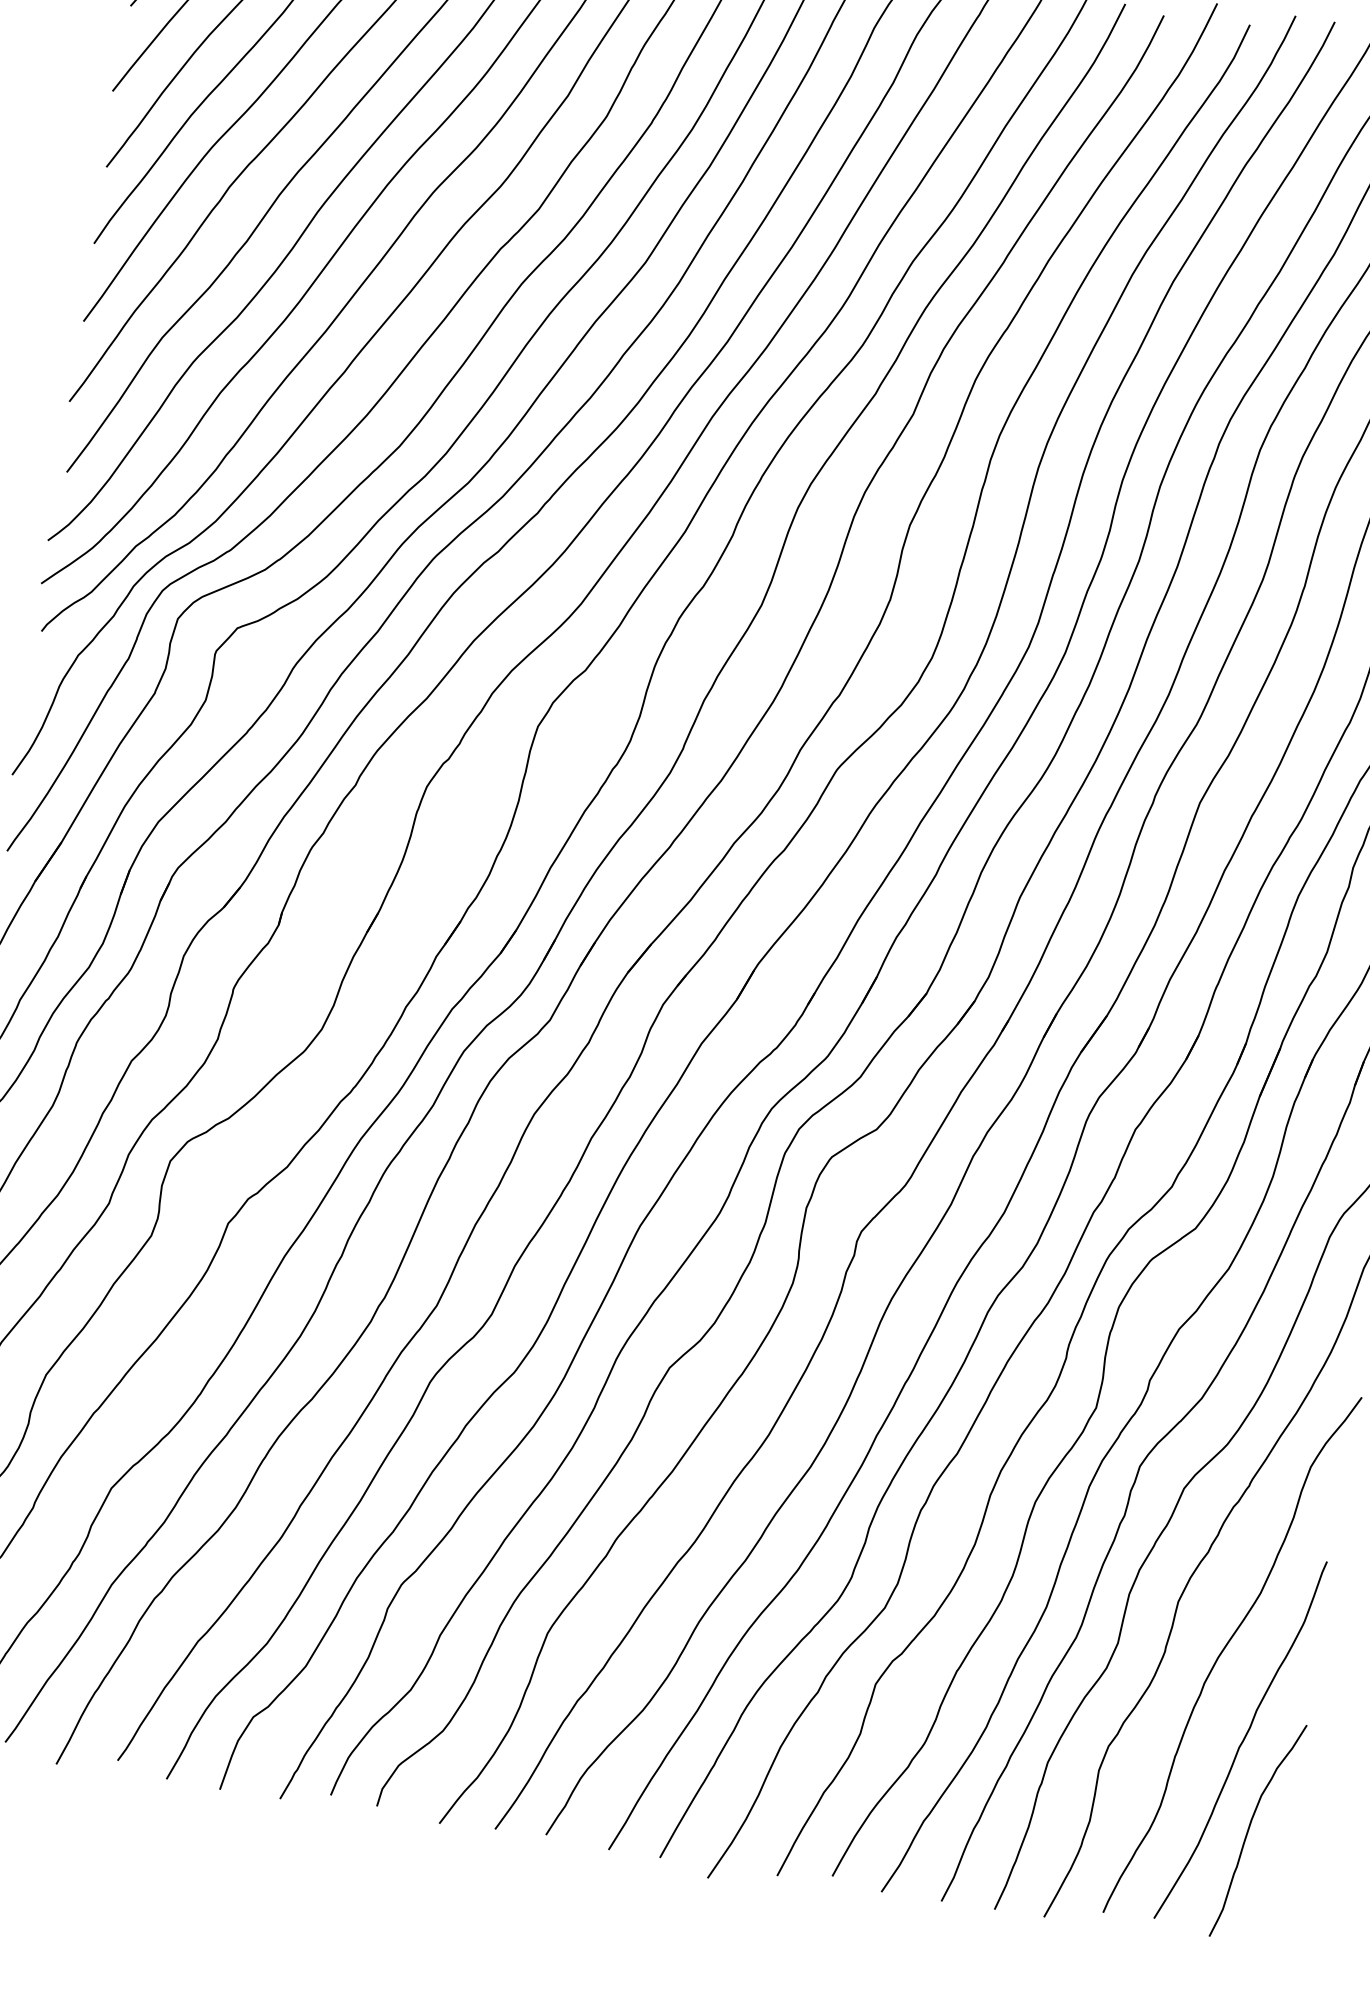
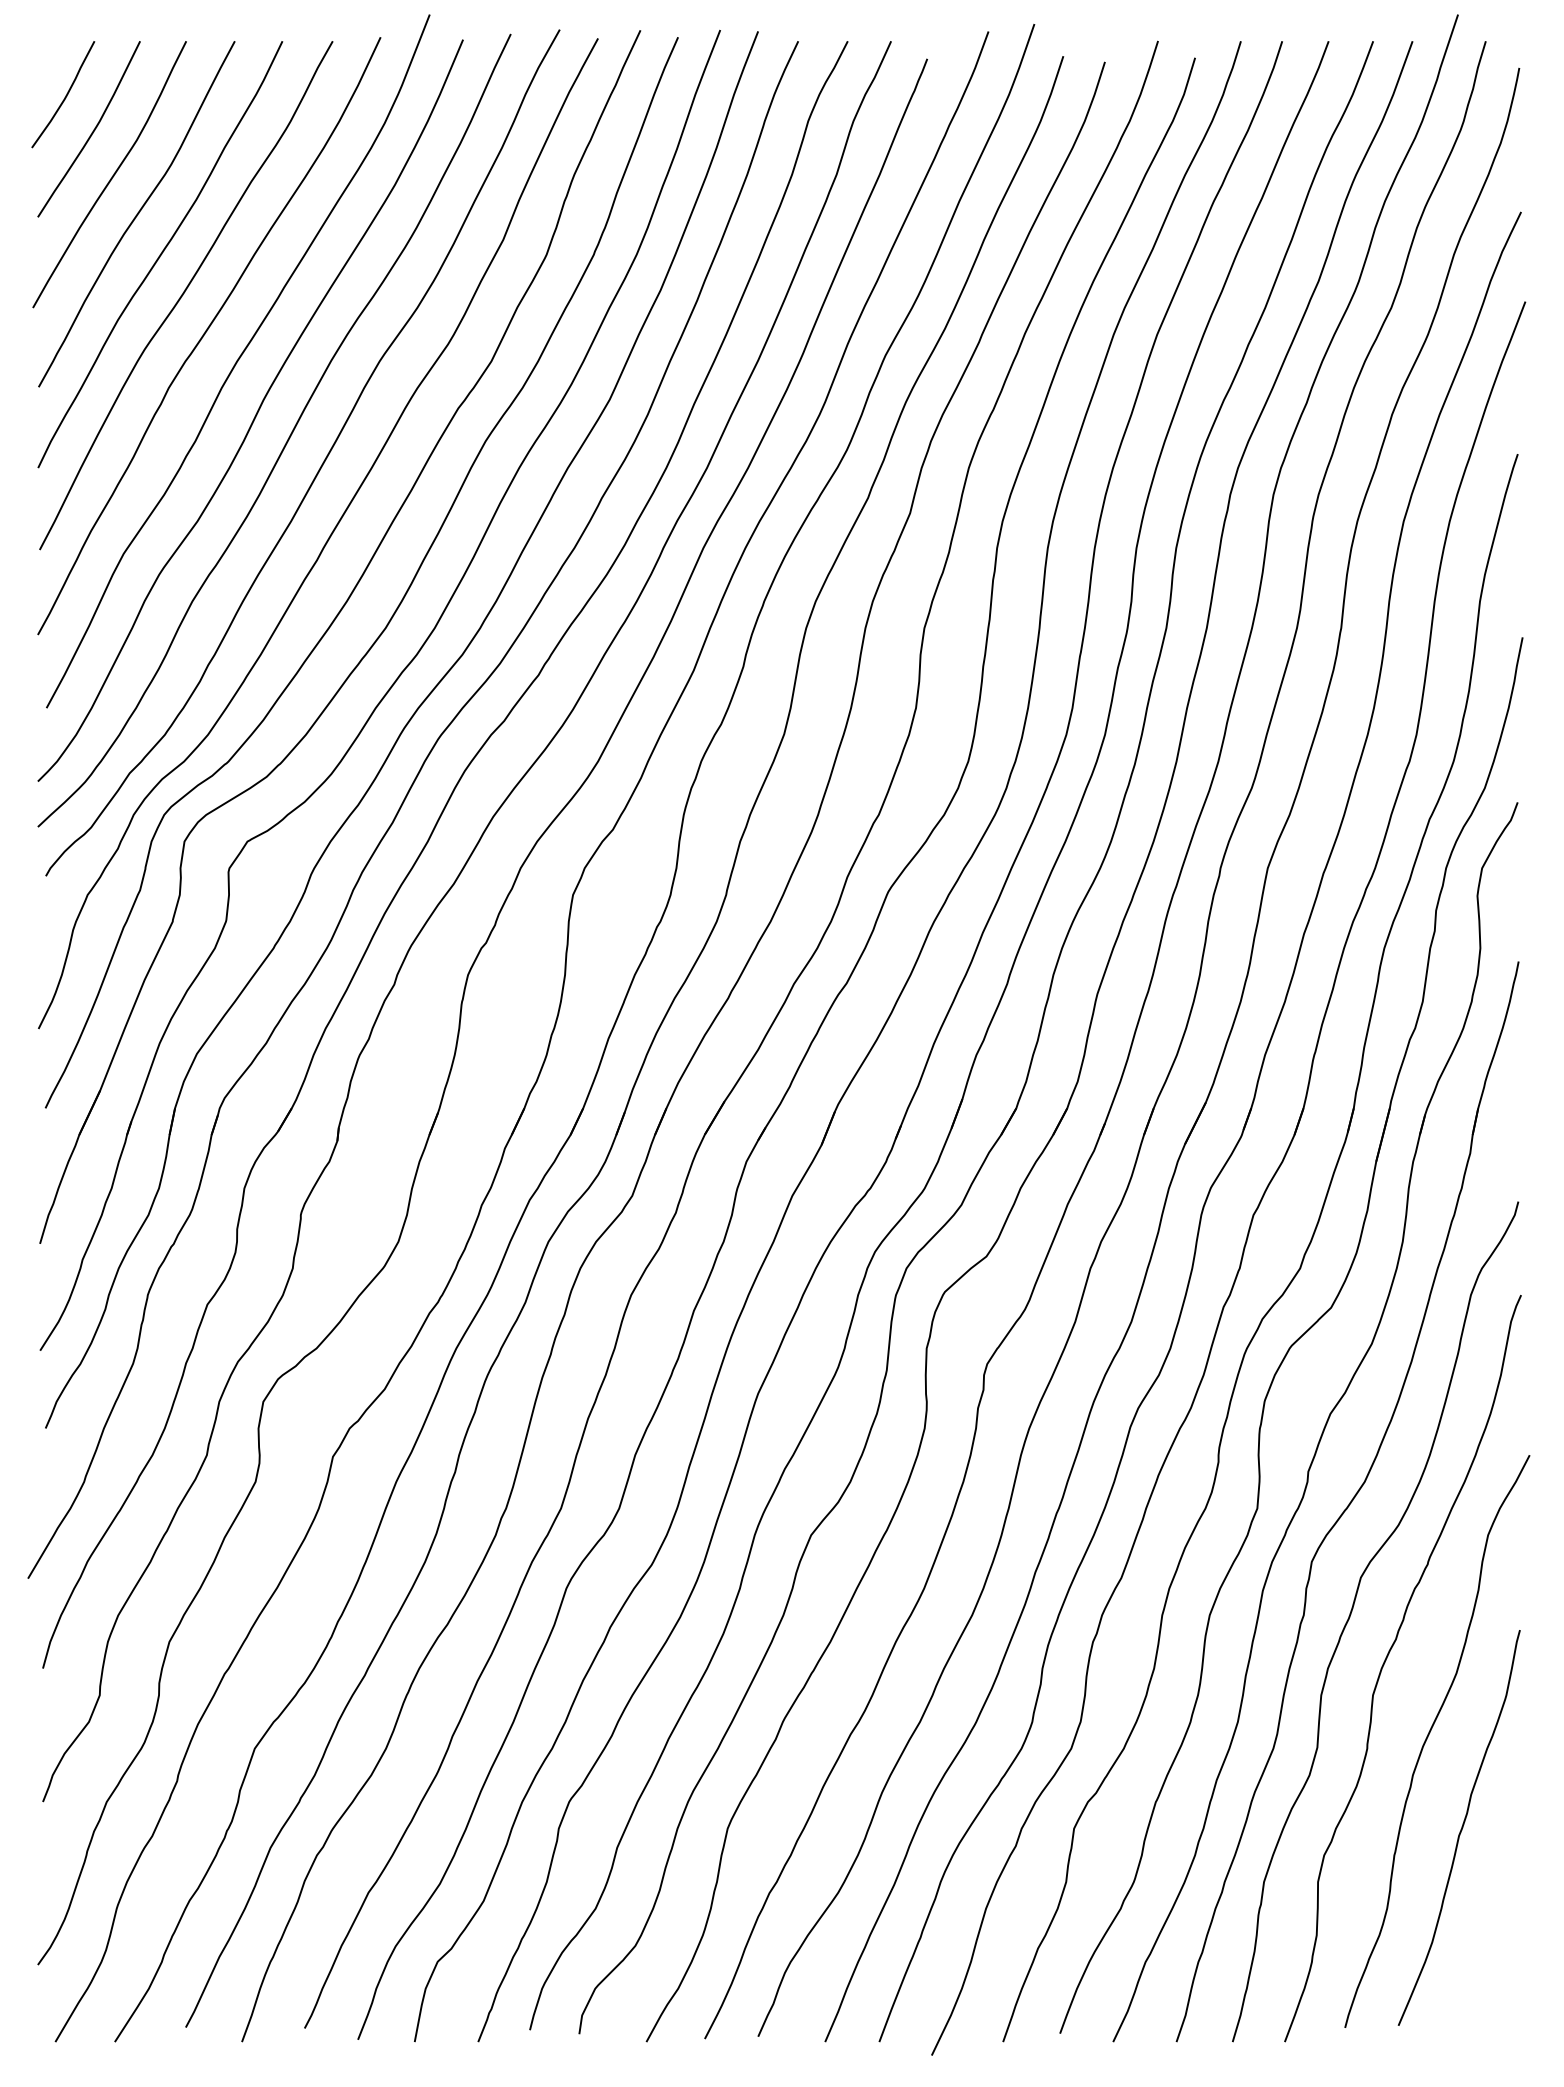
curve: (1250, 1826) -> (1483, 1915), removed

